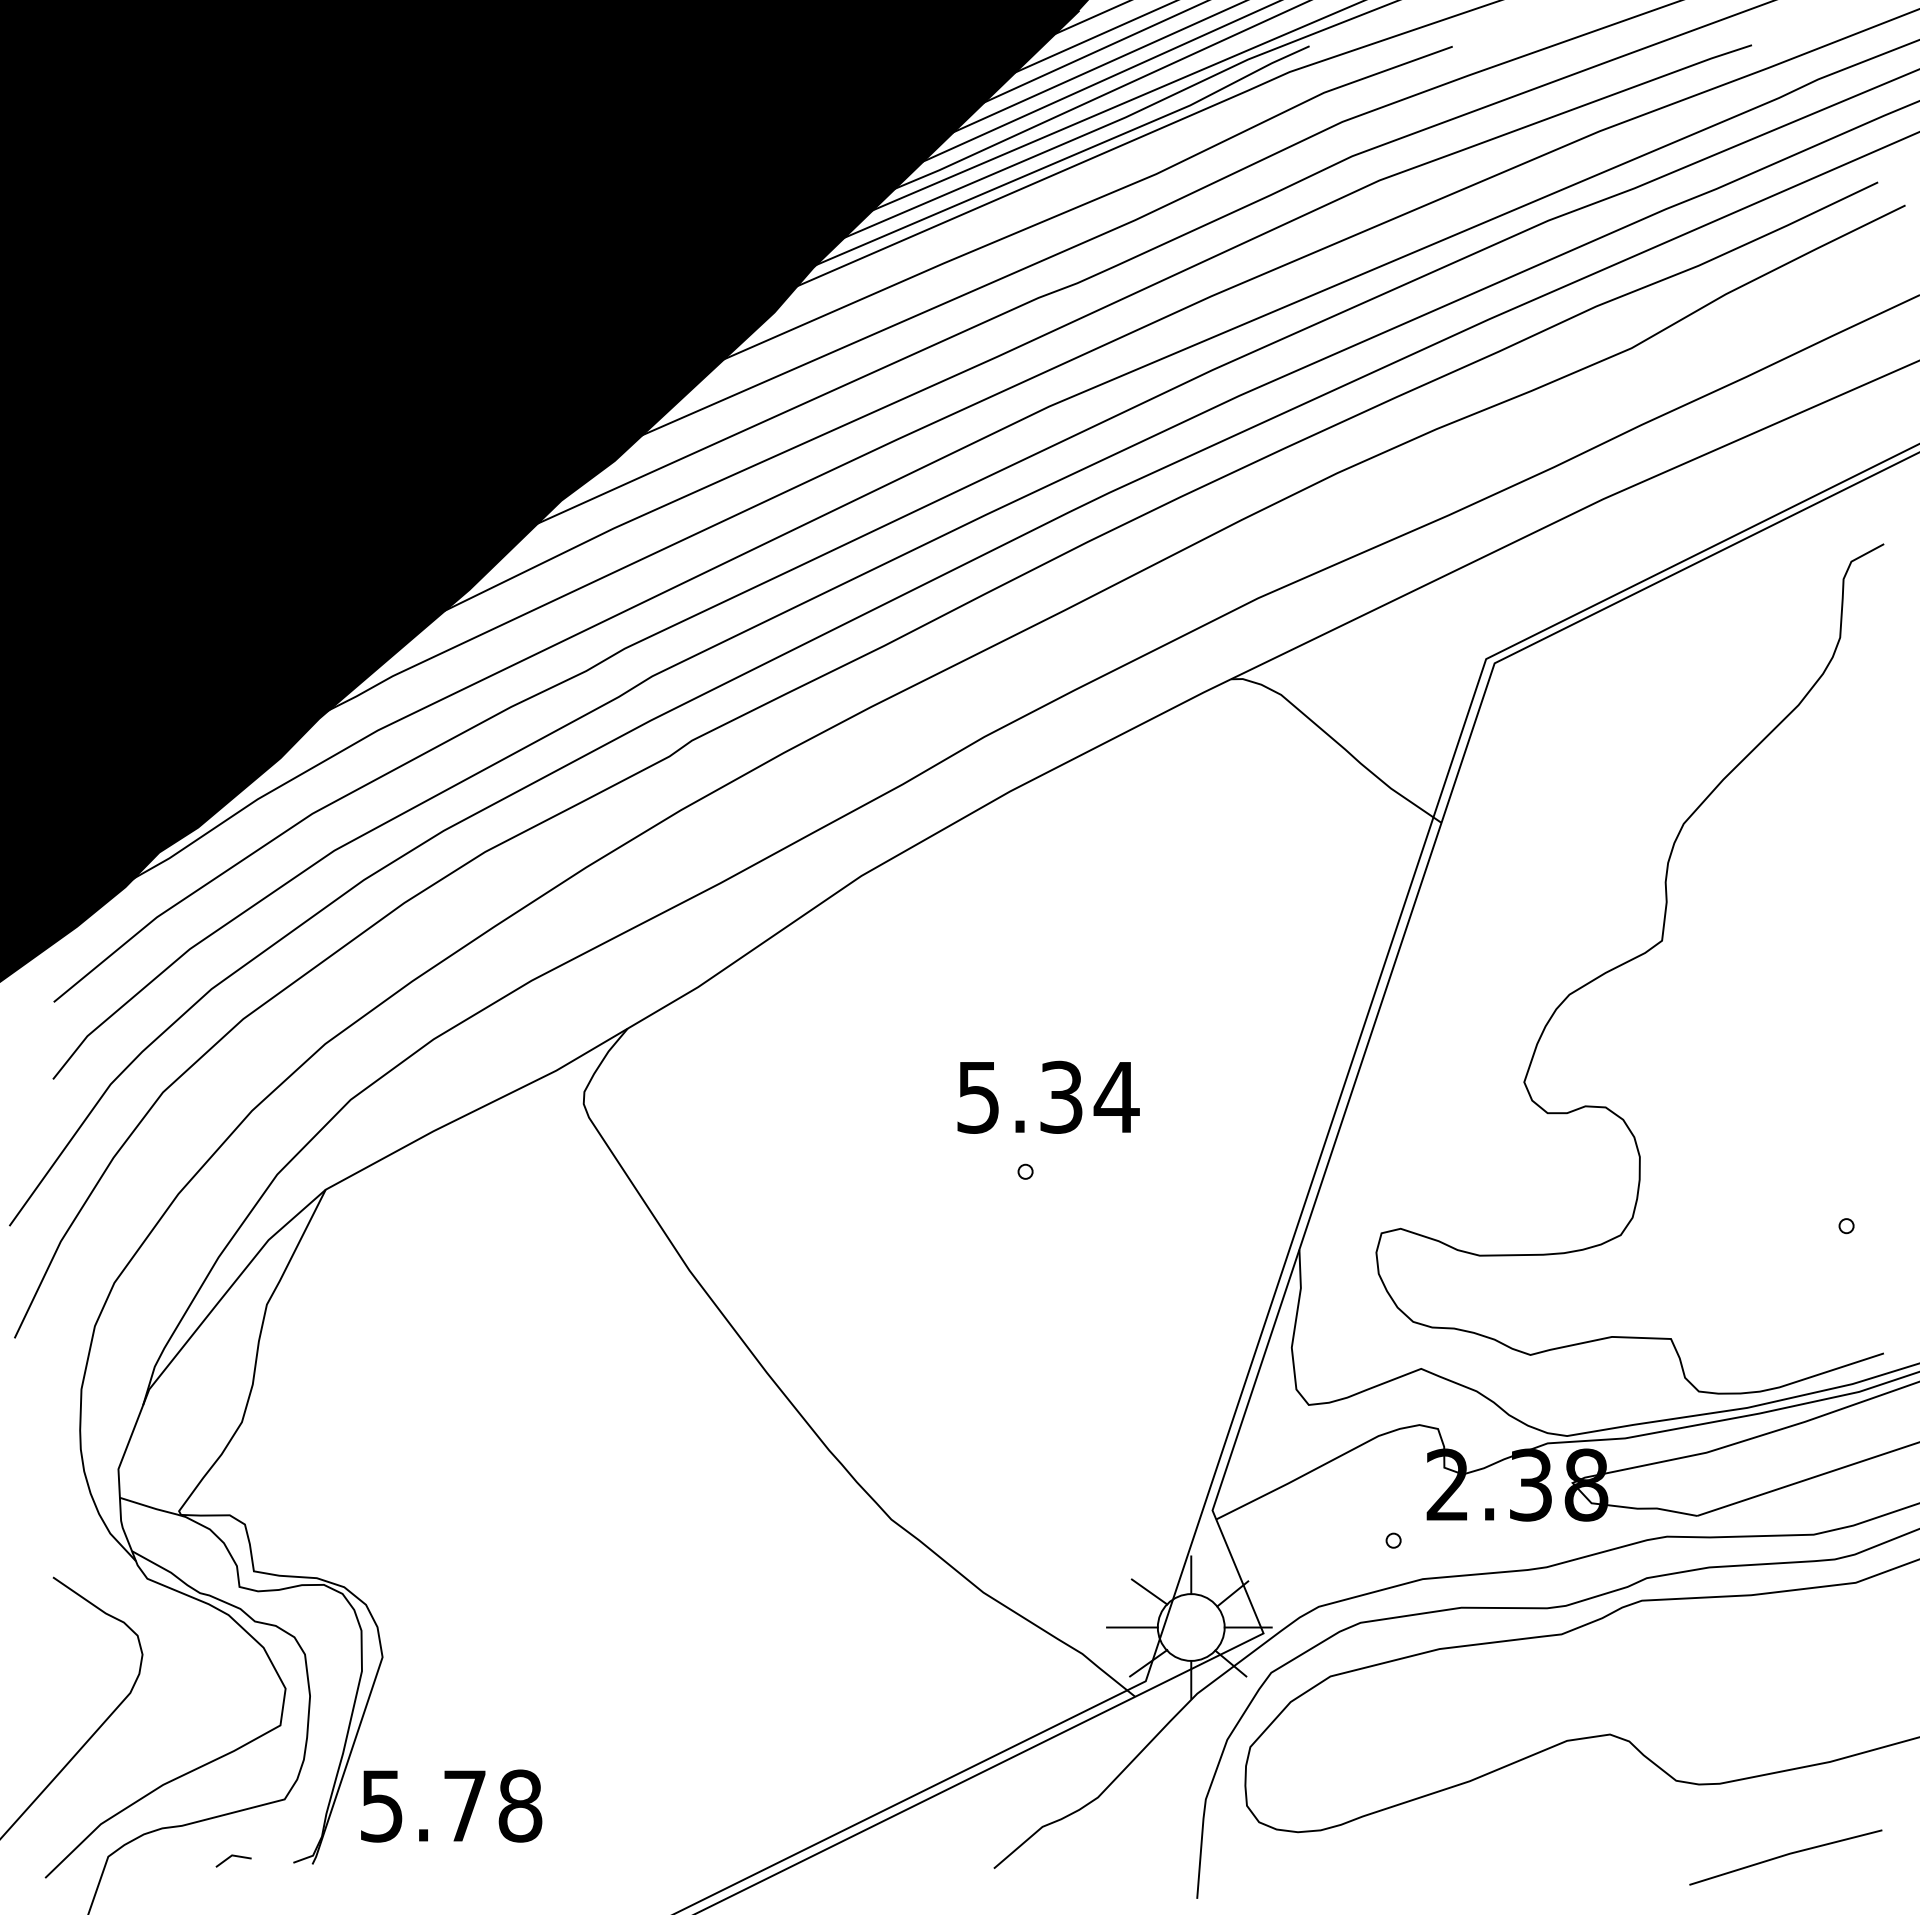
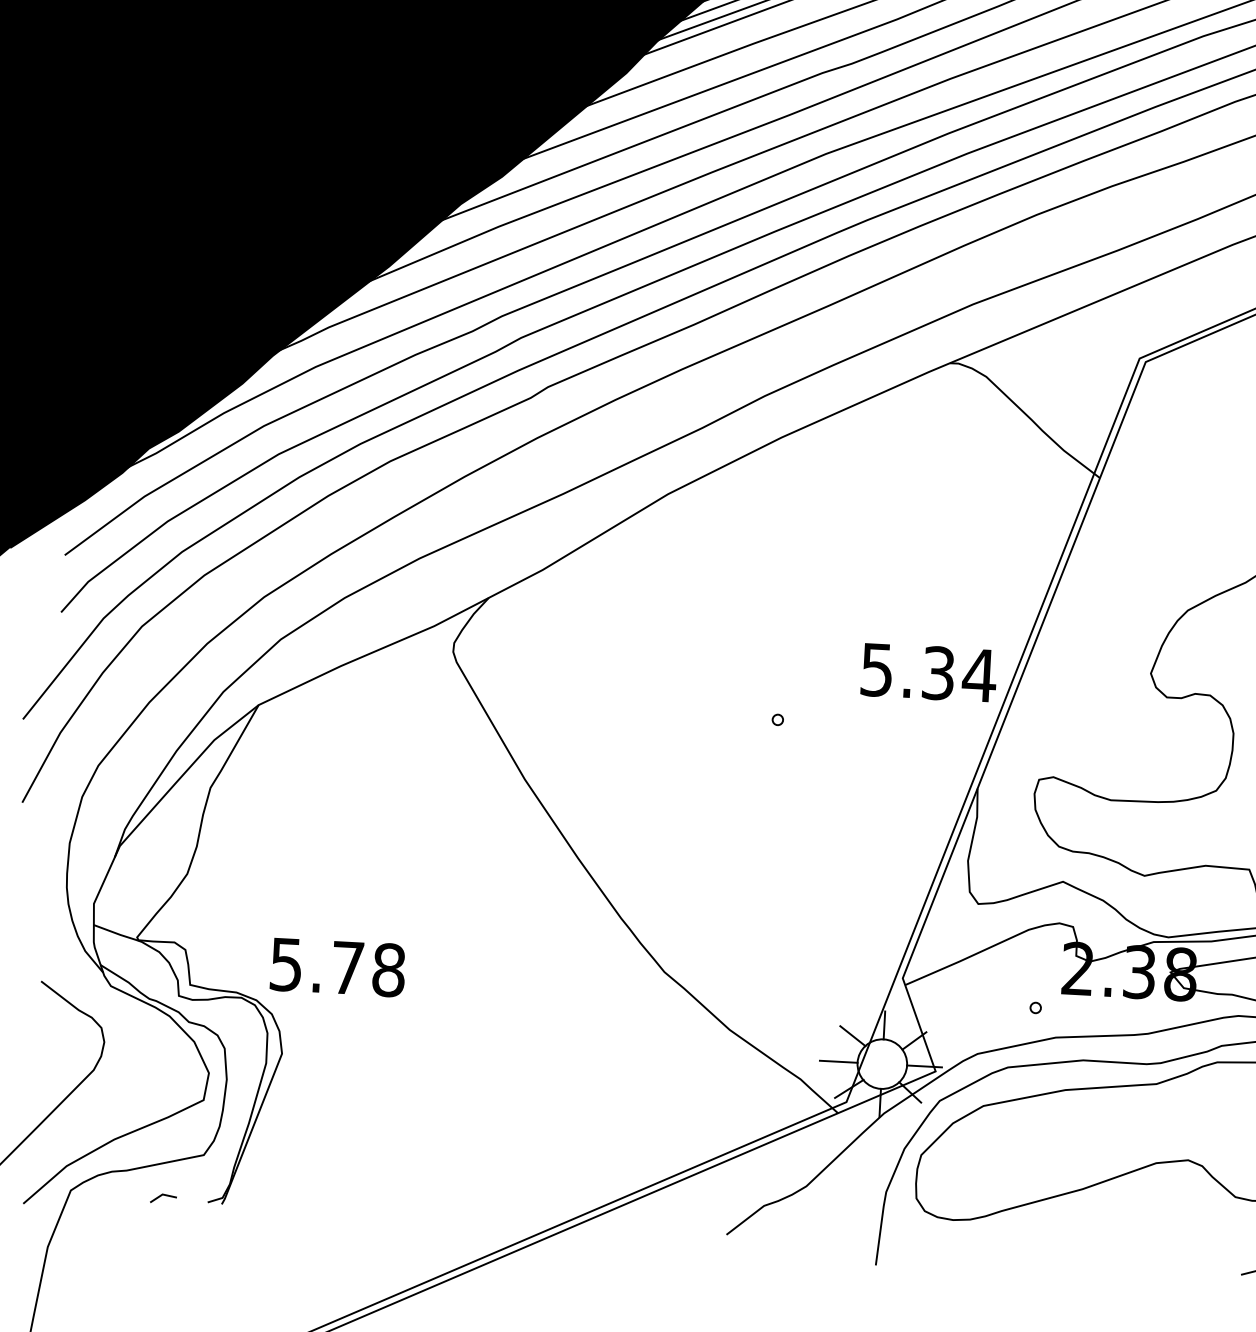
text: (1048, 1096) -> (929, 672), moved
text: (451, 1805) -> (337, 967), moved

